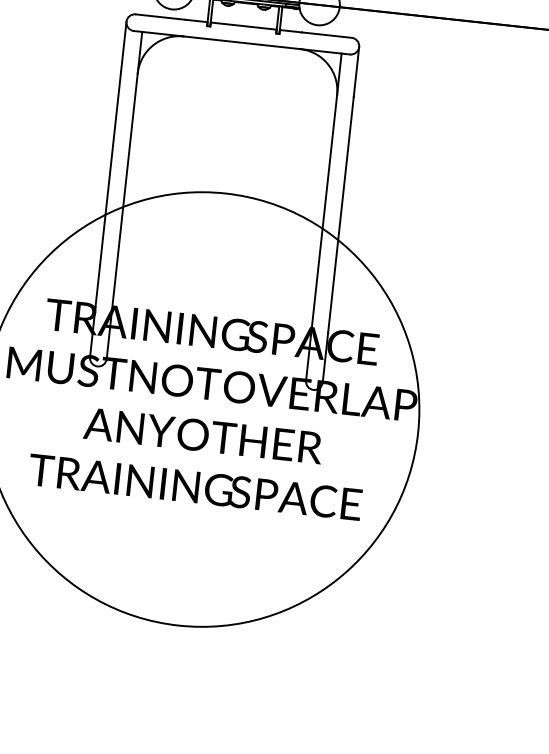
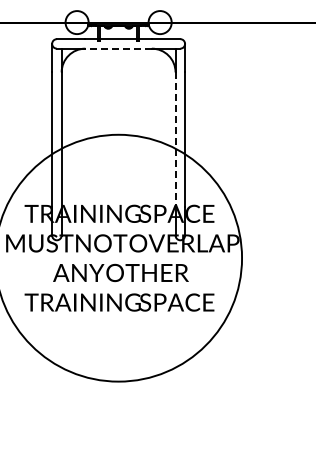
line: (241, 42) -> (118, 48), solid -> dashed
line: (324, 214) -> (175, 140), solid -> dashed

